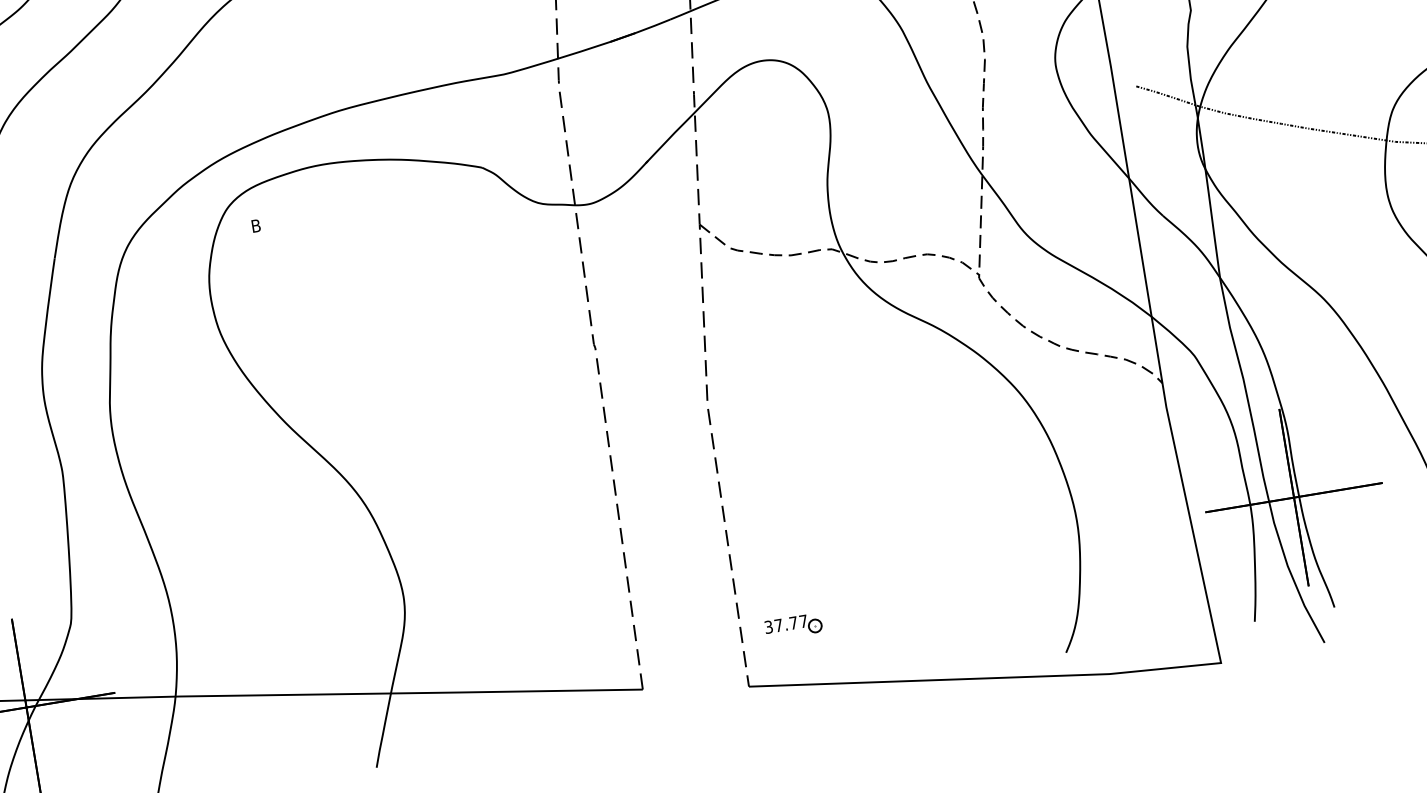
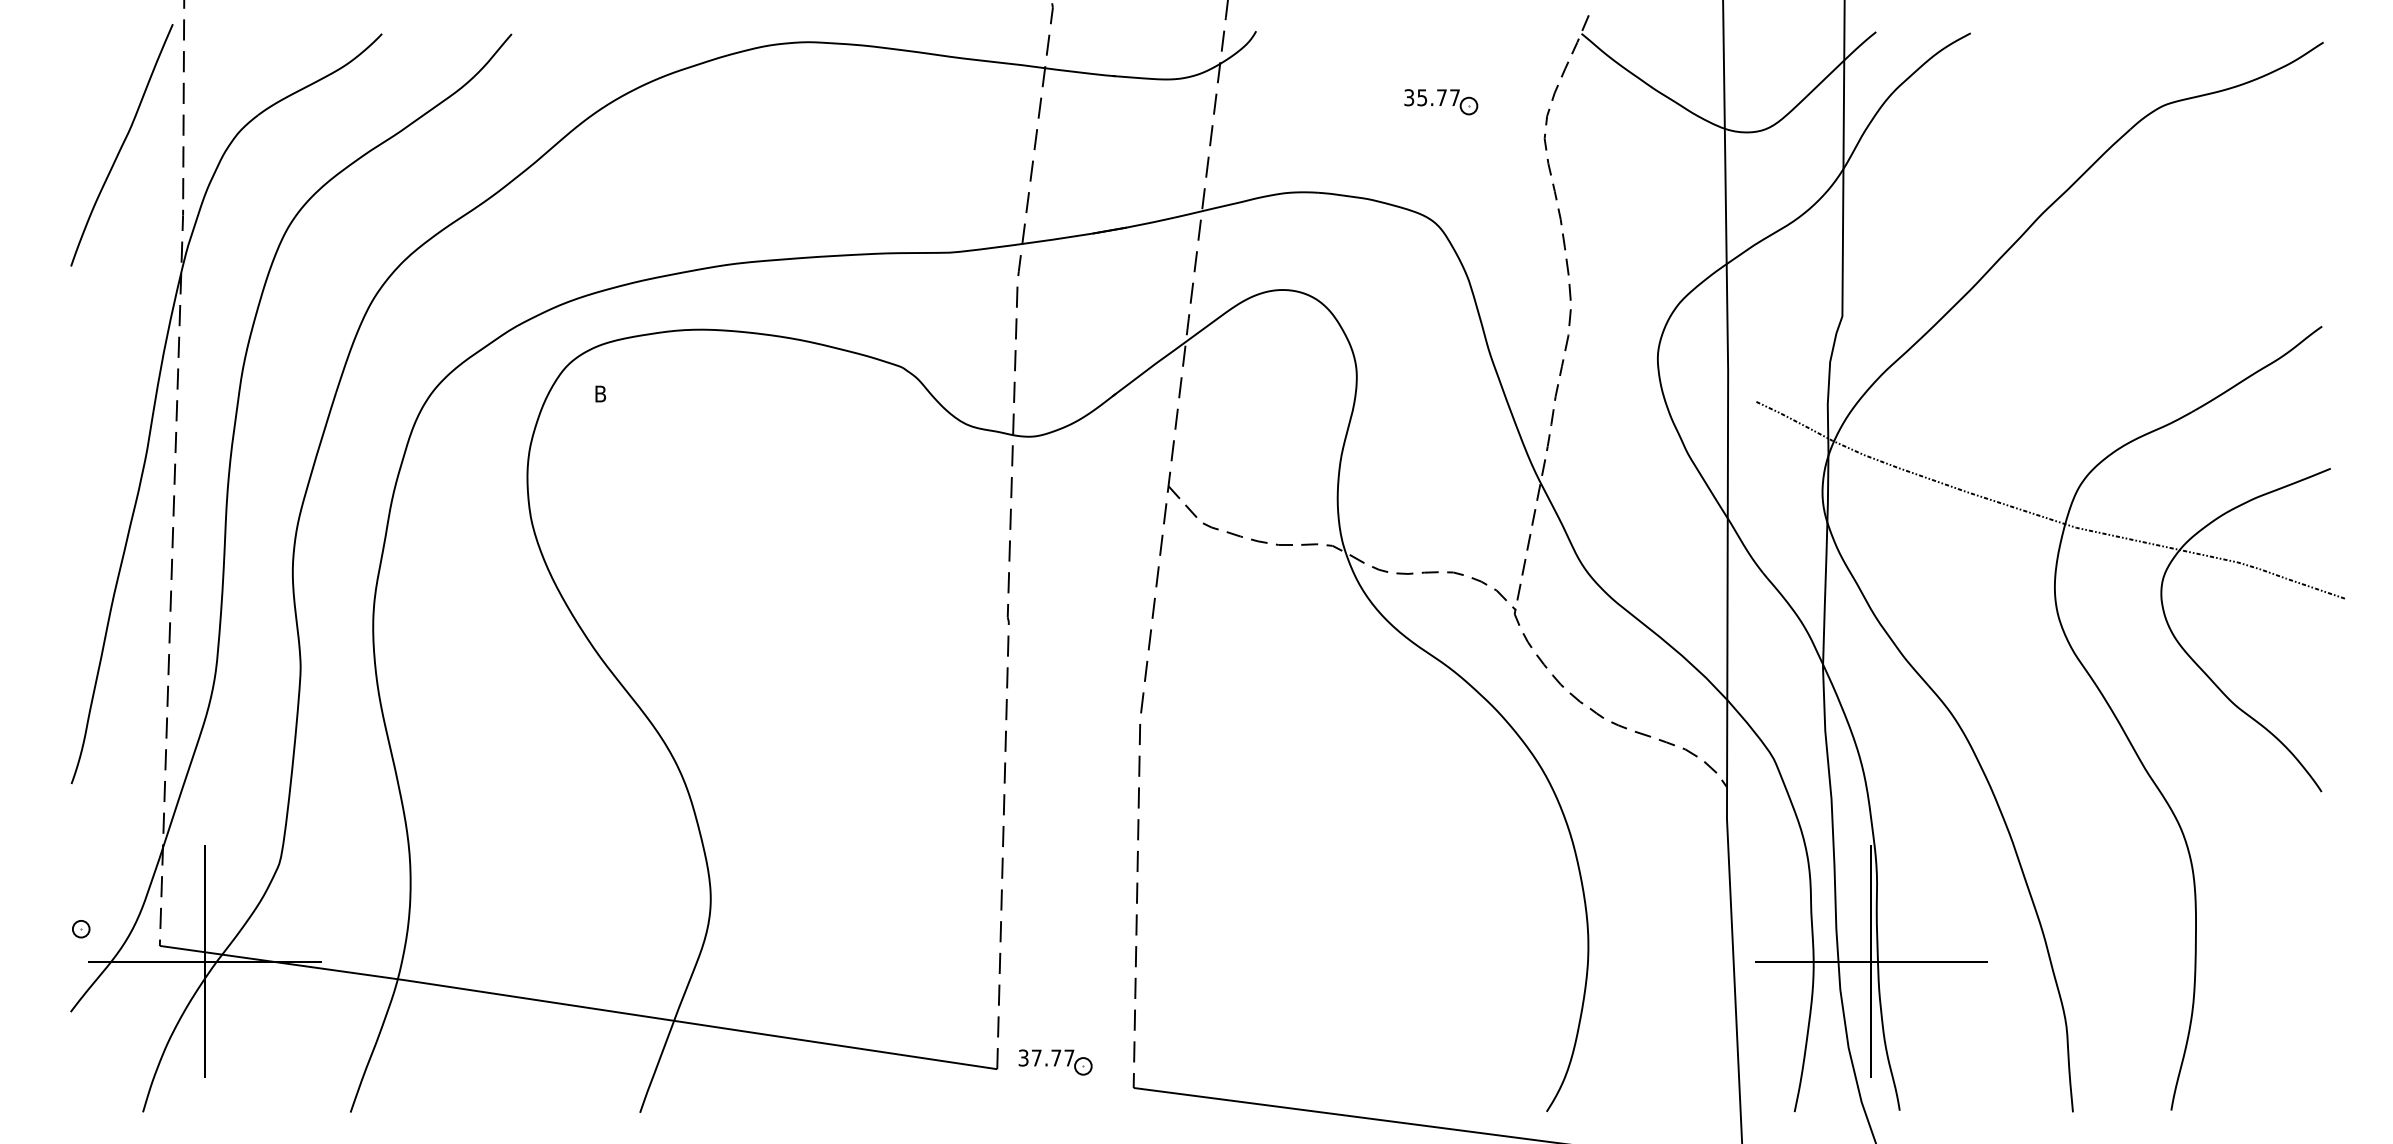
part: (793, 626) -> (1055, 1062), moved

